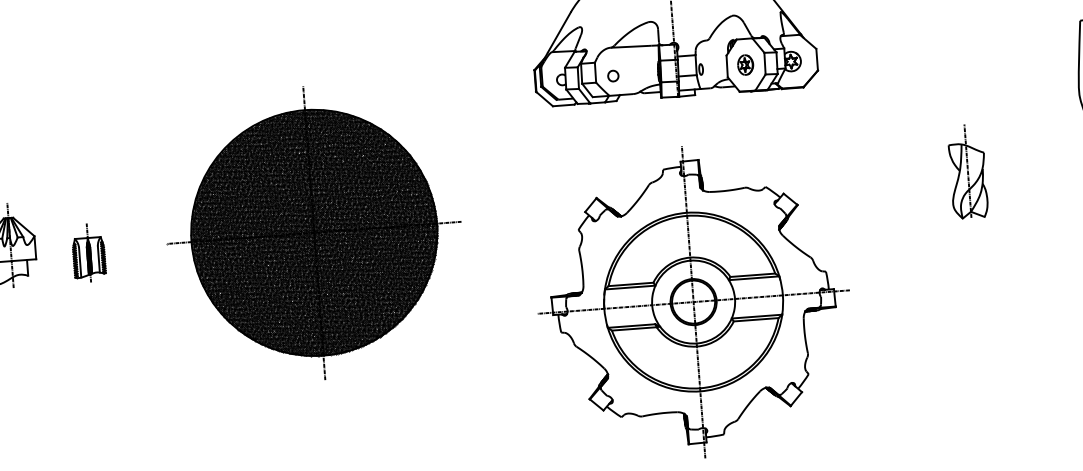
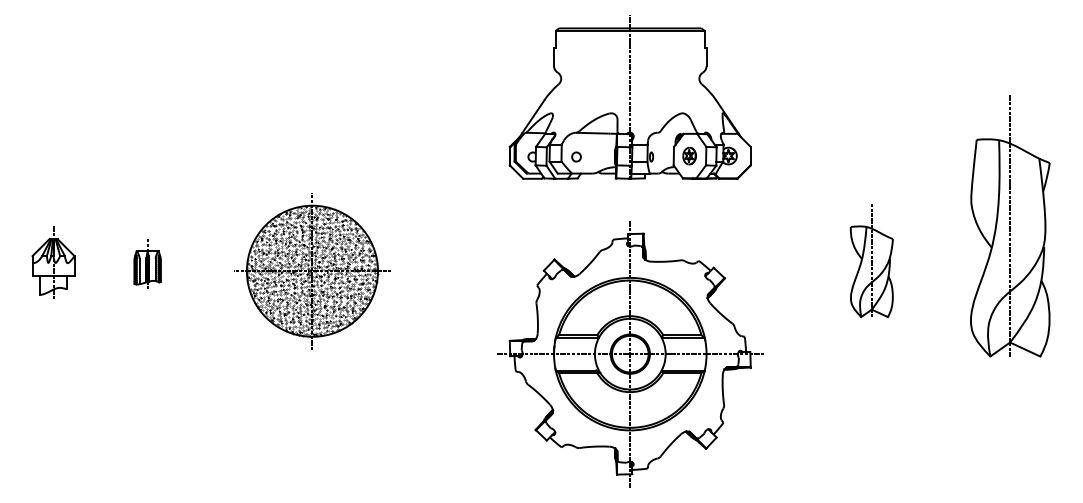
part: (967, 172) -> (871, 261), size x1.43
part: (314, 233) -> (312, 271), size x0.62
part: (88, 252) -> (147, 263), moved

